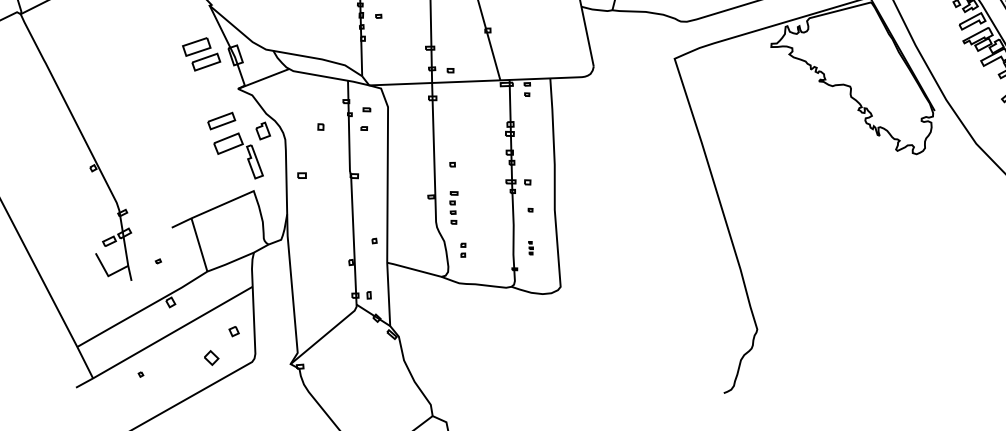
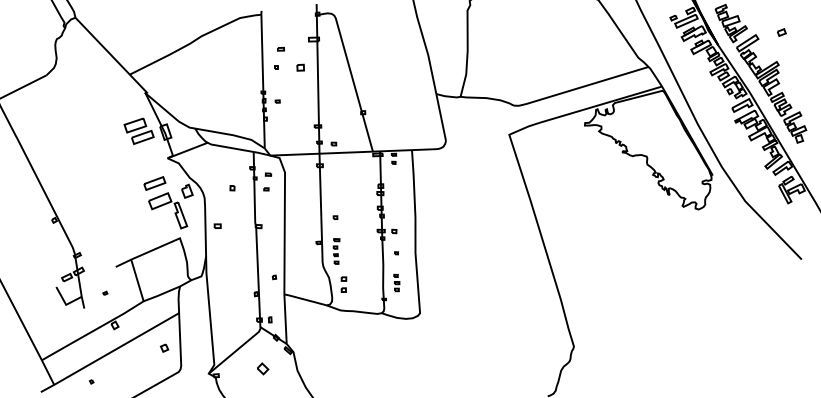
part: (530, 247) -> (396, 282), size x1.67
part: (462, 250) -> (343, 284), size x1.43
part: (212, 357) -> (263, 368), moved

